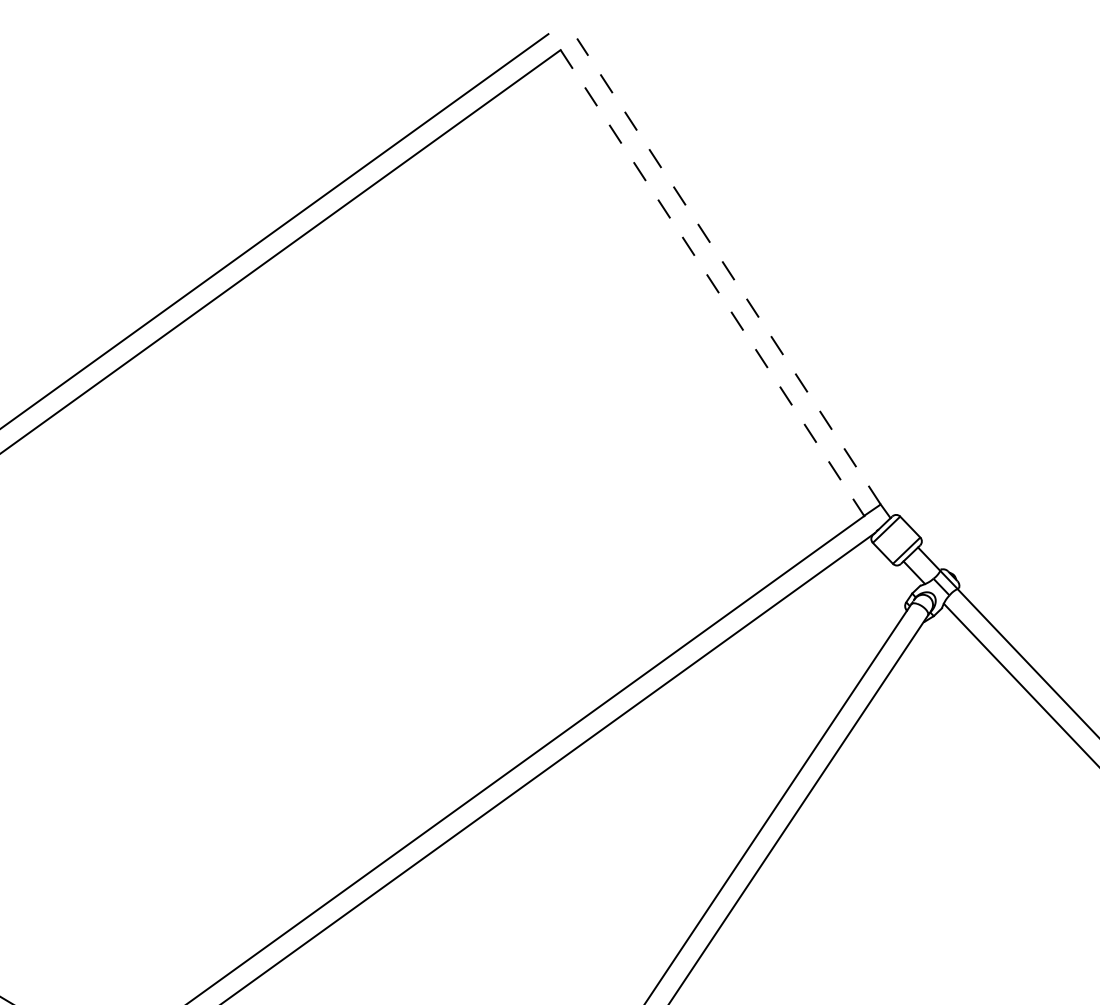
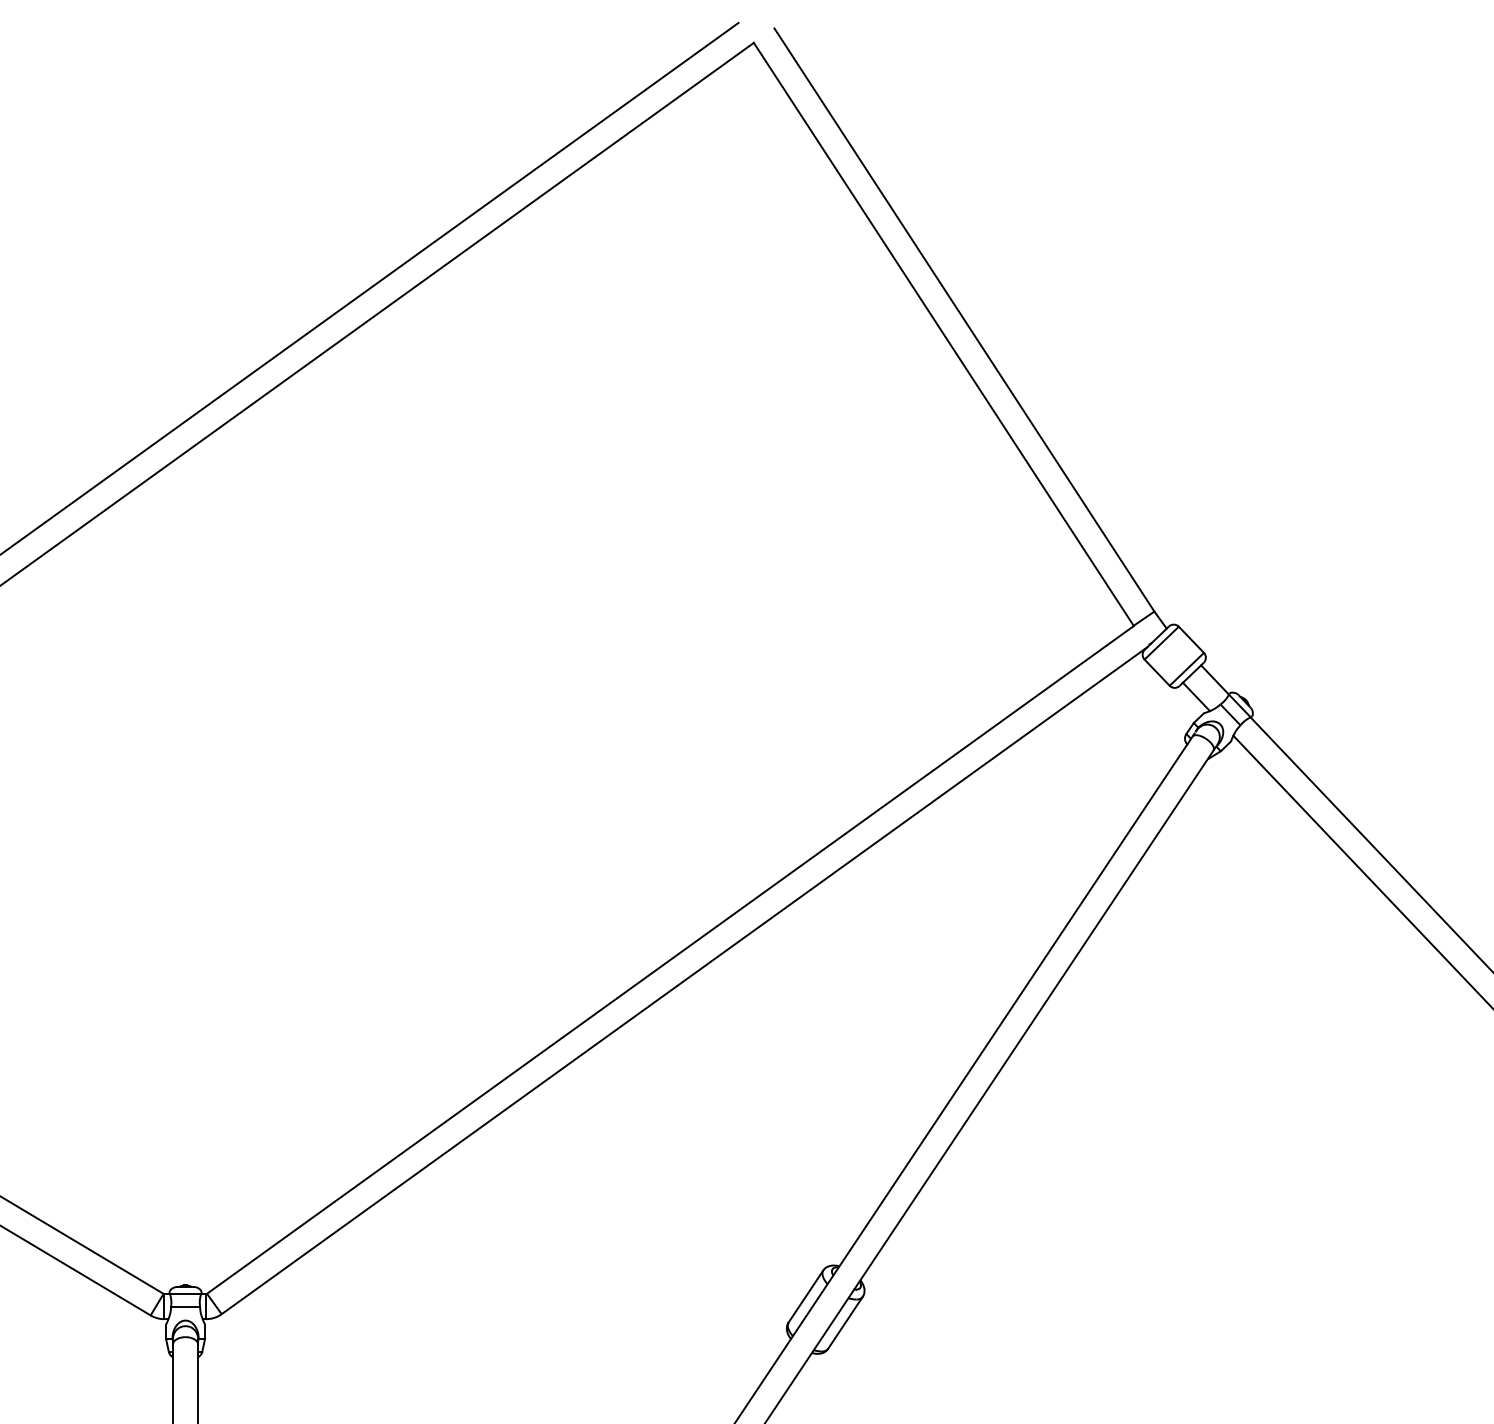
line: (728, 271) -> (964, 319), dashed -> solid
line: (712, 283) -> (943, 334), dashed -> solid

